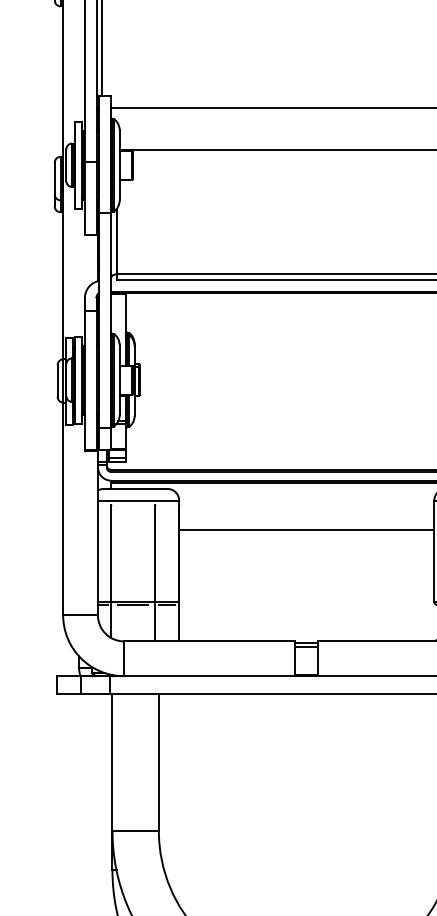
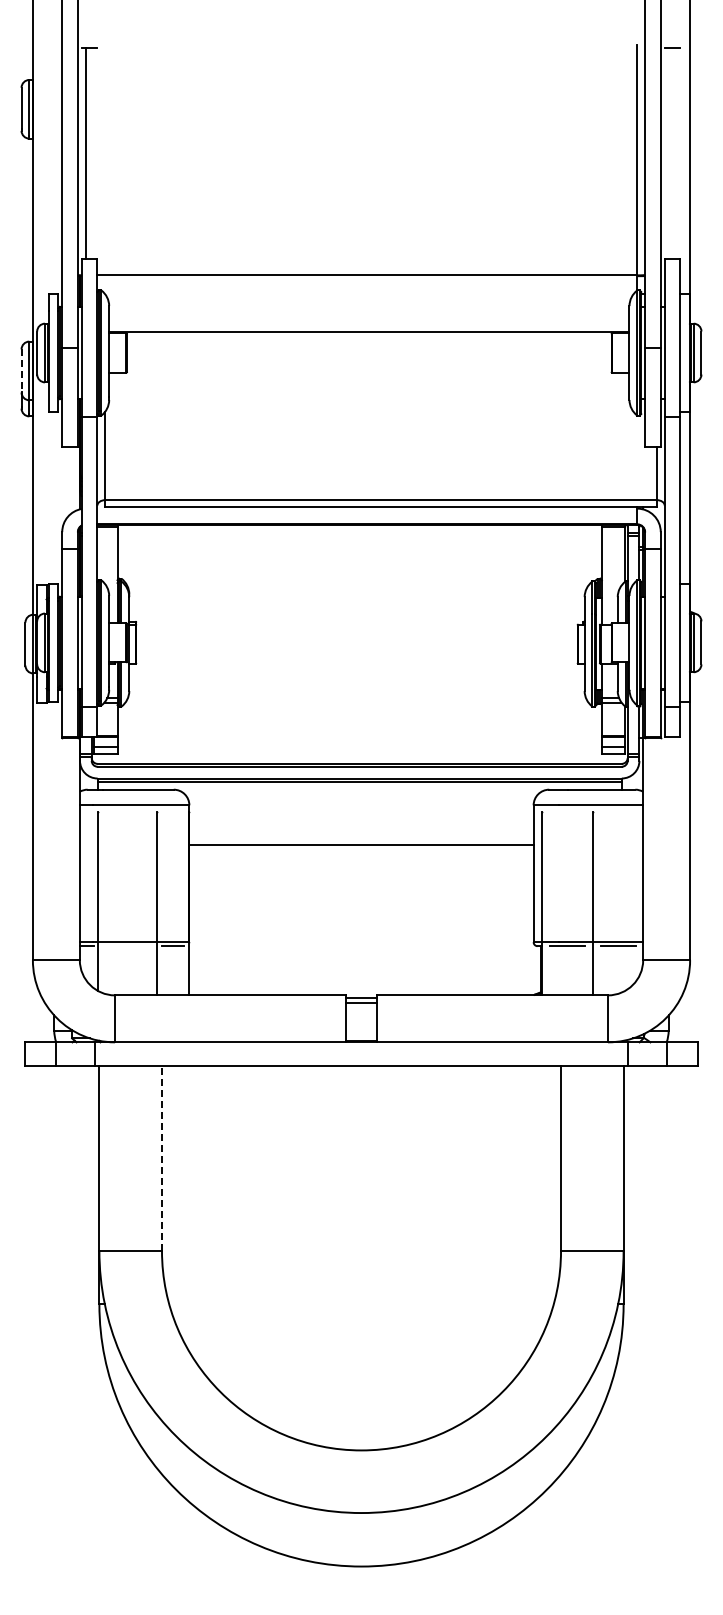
line: (54, 178) -> (21, 370), solid -> dashed
line: (132, 605) -> (126, 946), removed
line: (159, 762) -> (162, 1158), solid -> dashed

